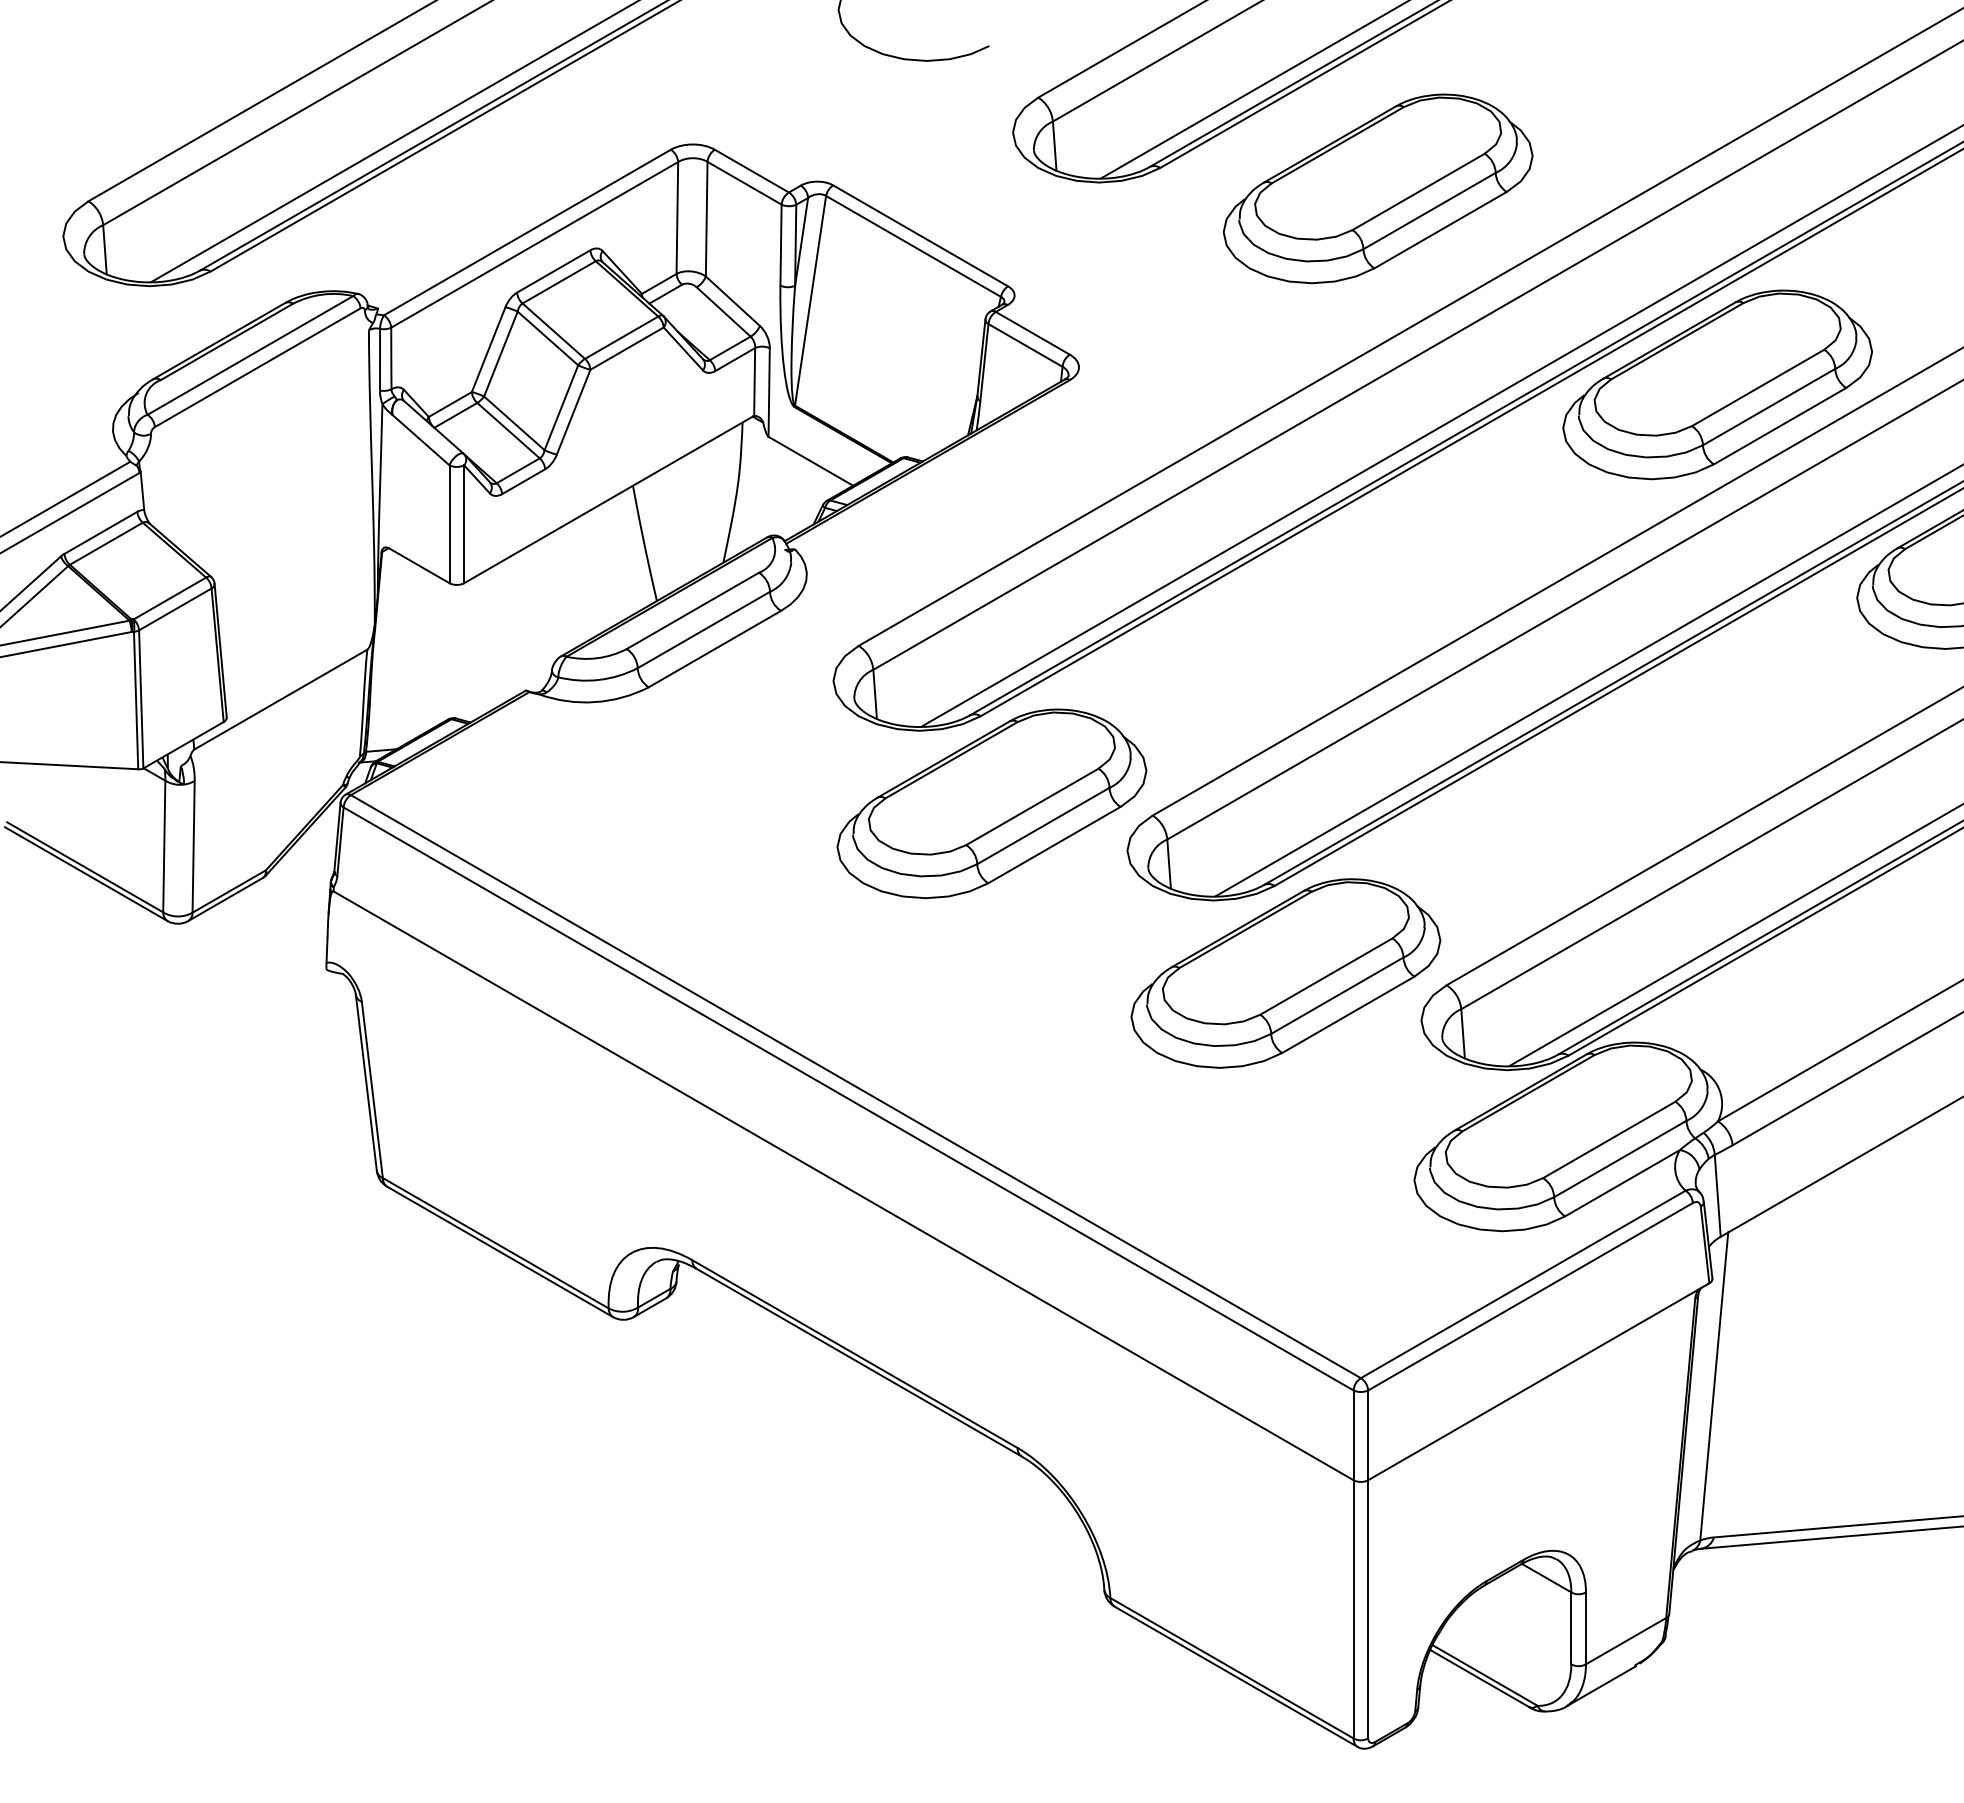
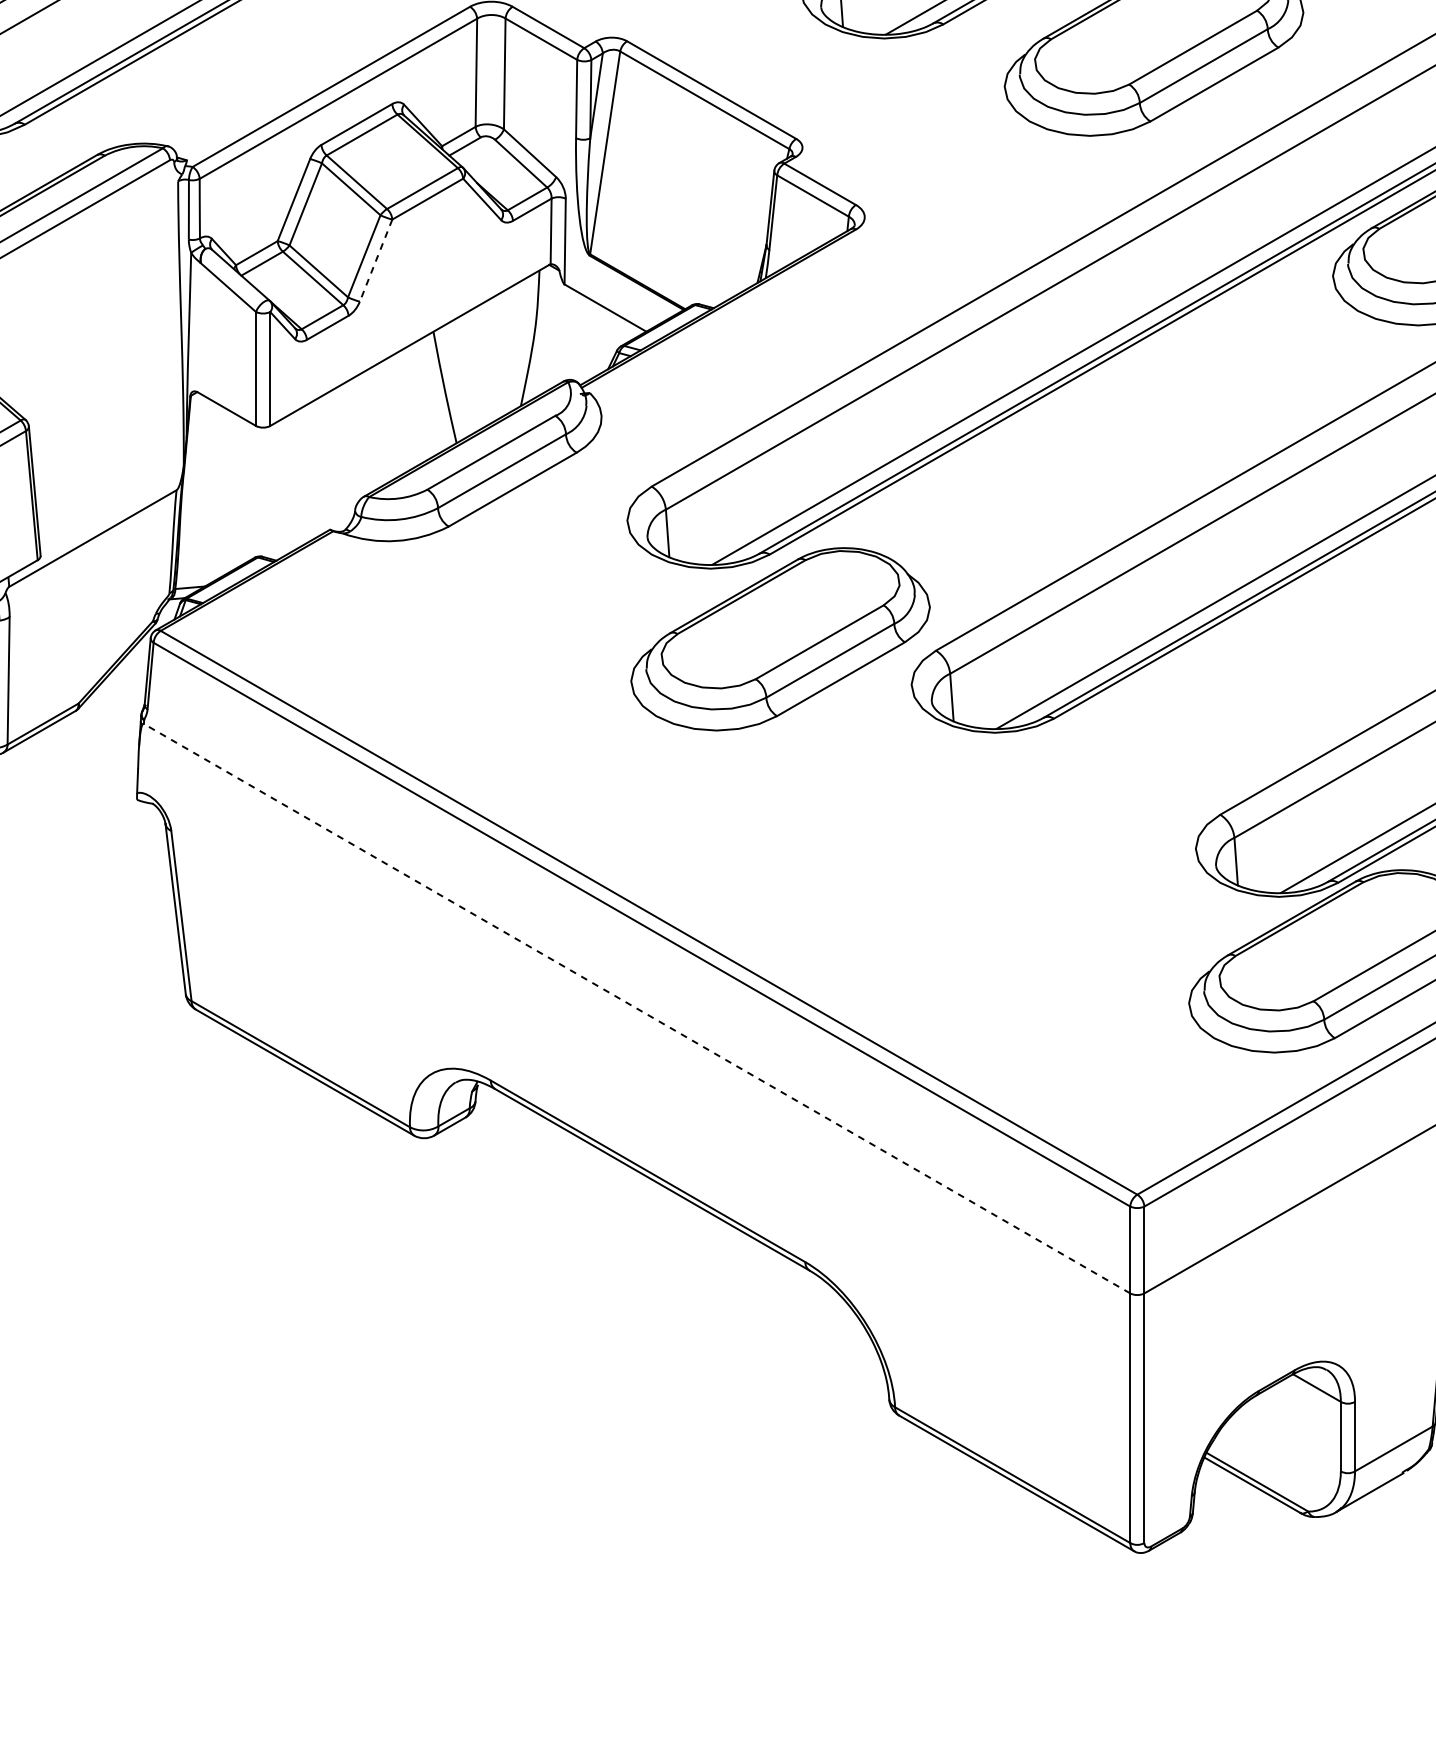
line: (573, 412) -> (375, 260), solid -> dashed
part: (1285, 973) -> (1064, 803), removed
line: (843, 1185) -> (637, 1008), solid -> dashed

